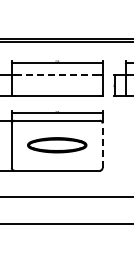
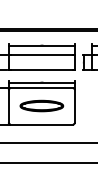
line: (57, 75) -> (42, 55), dashed -> solid
line: (102, 145) -> (74, 106), dashed -> solid

